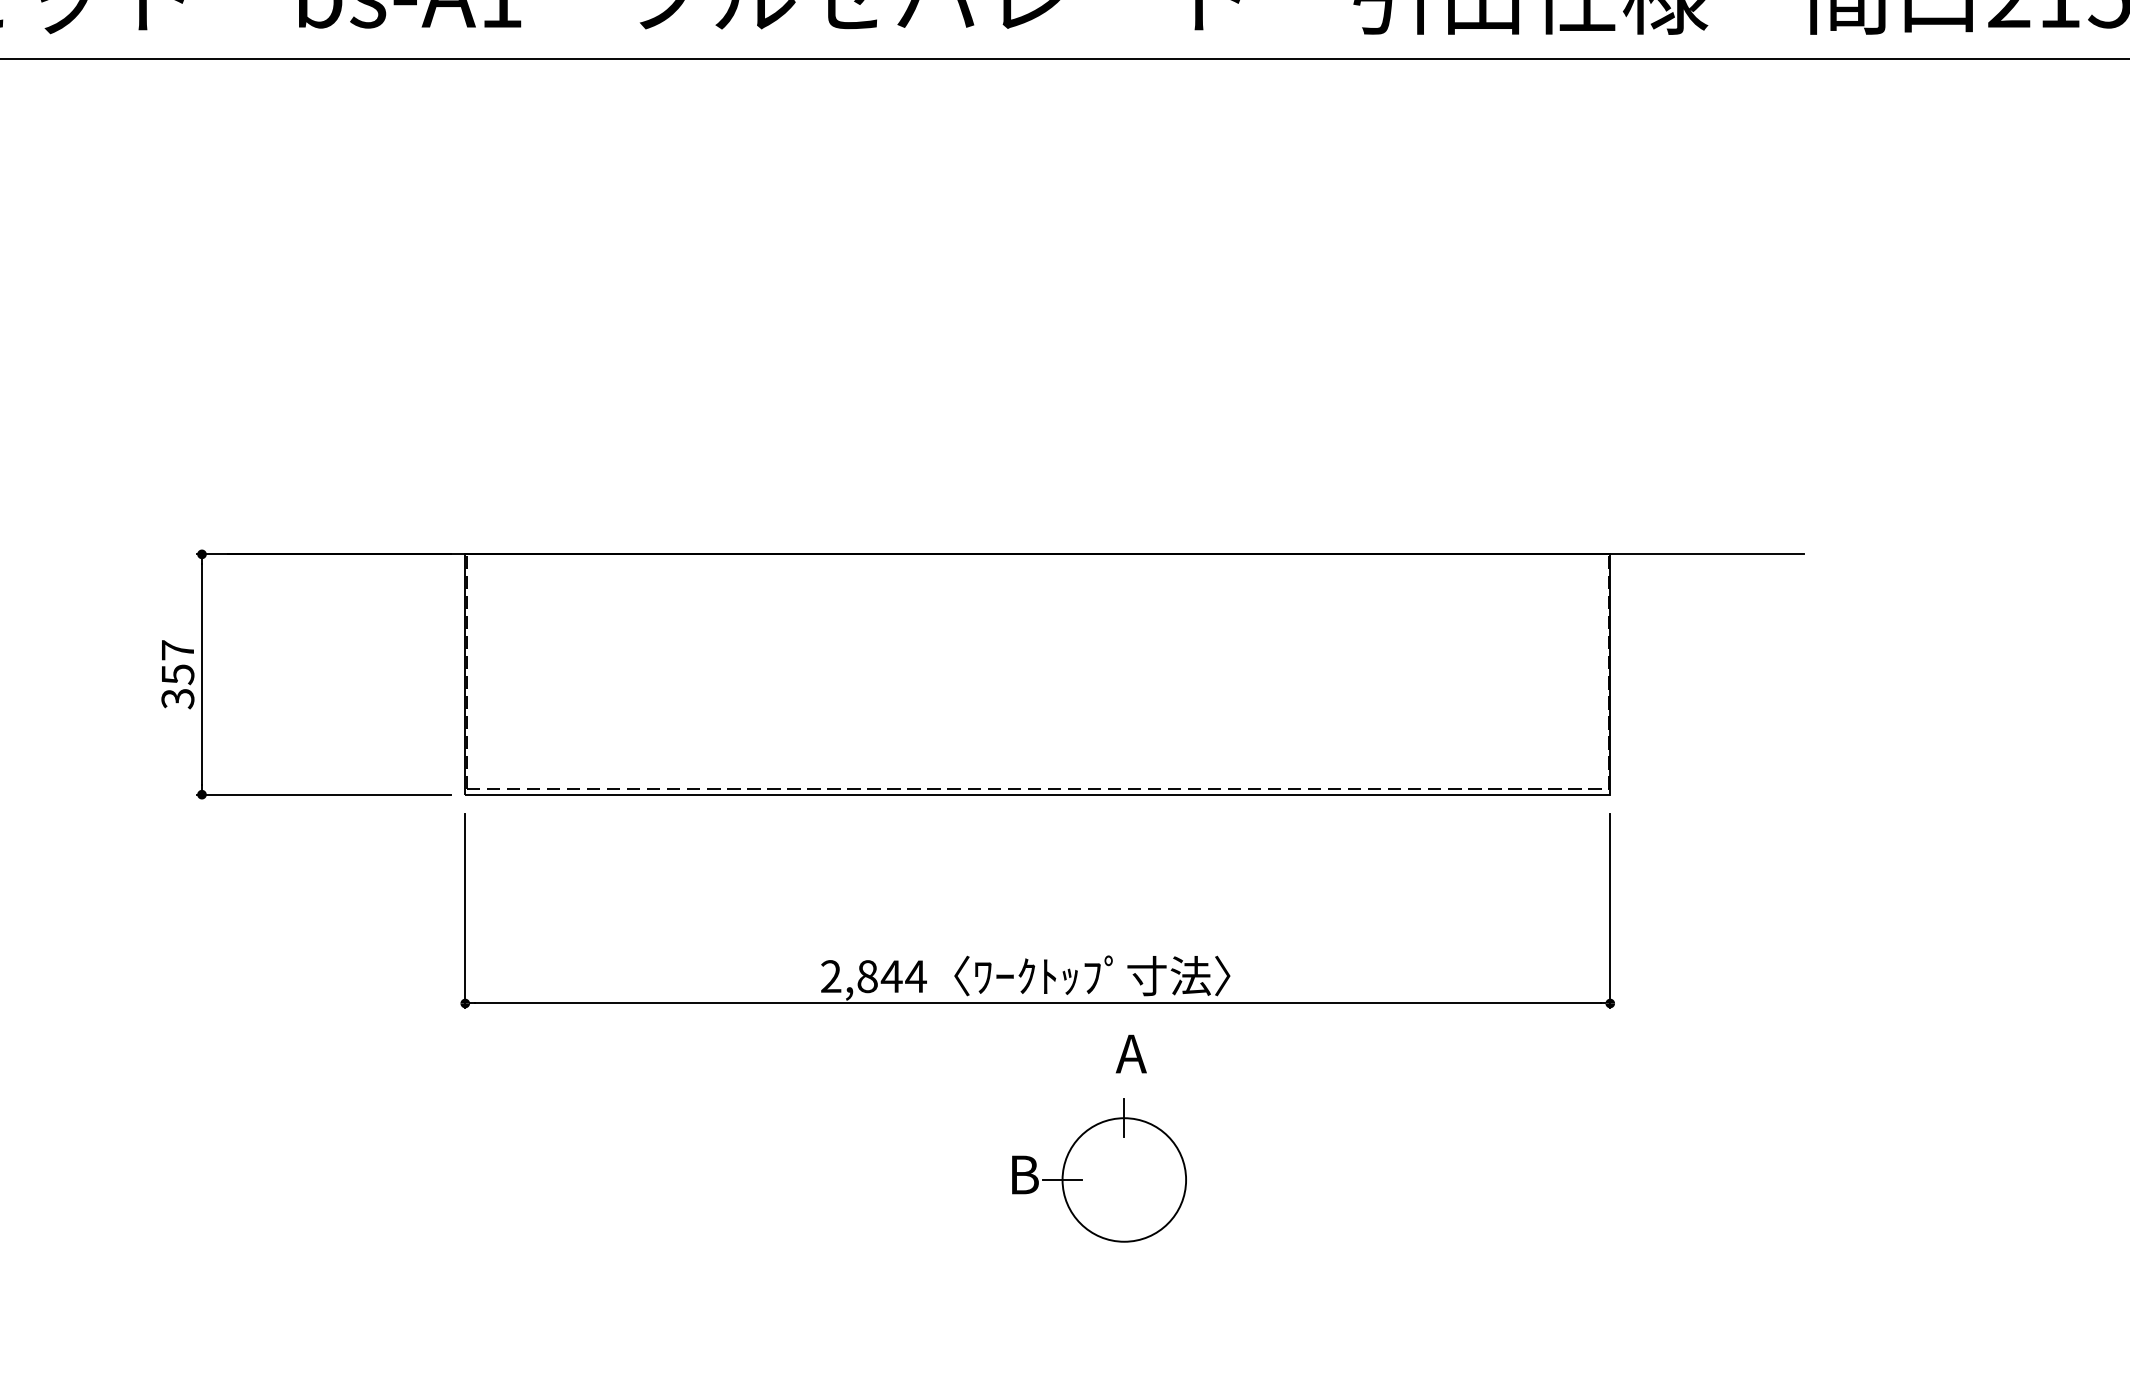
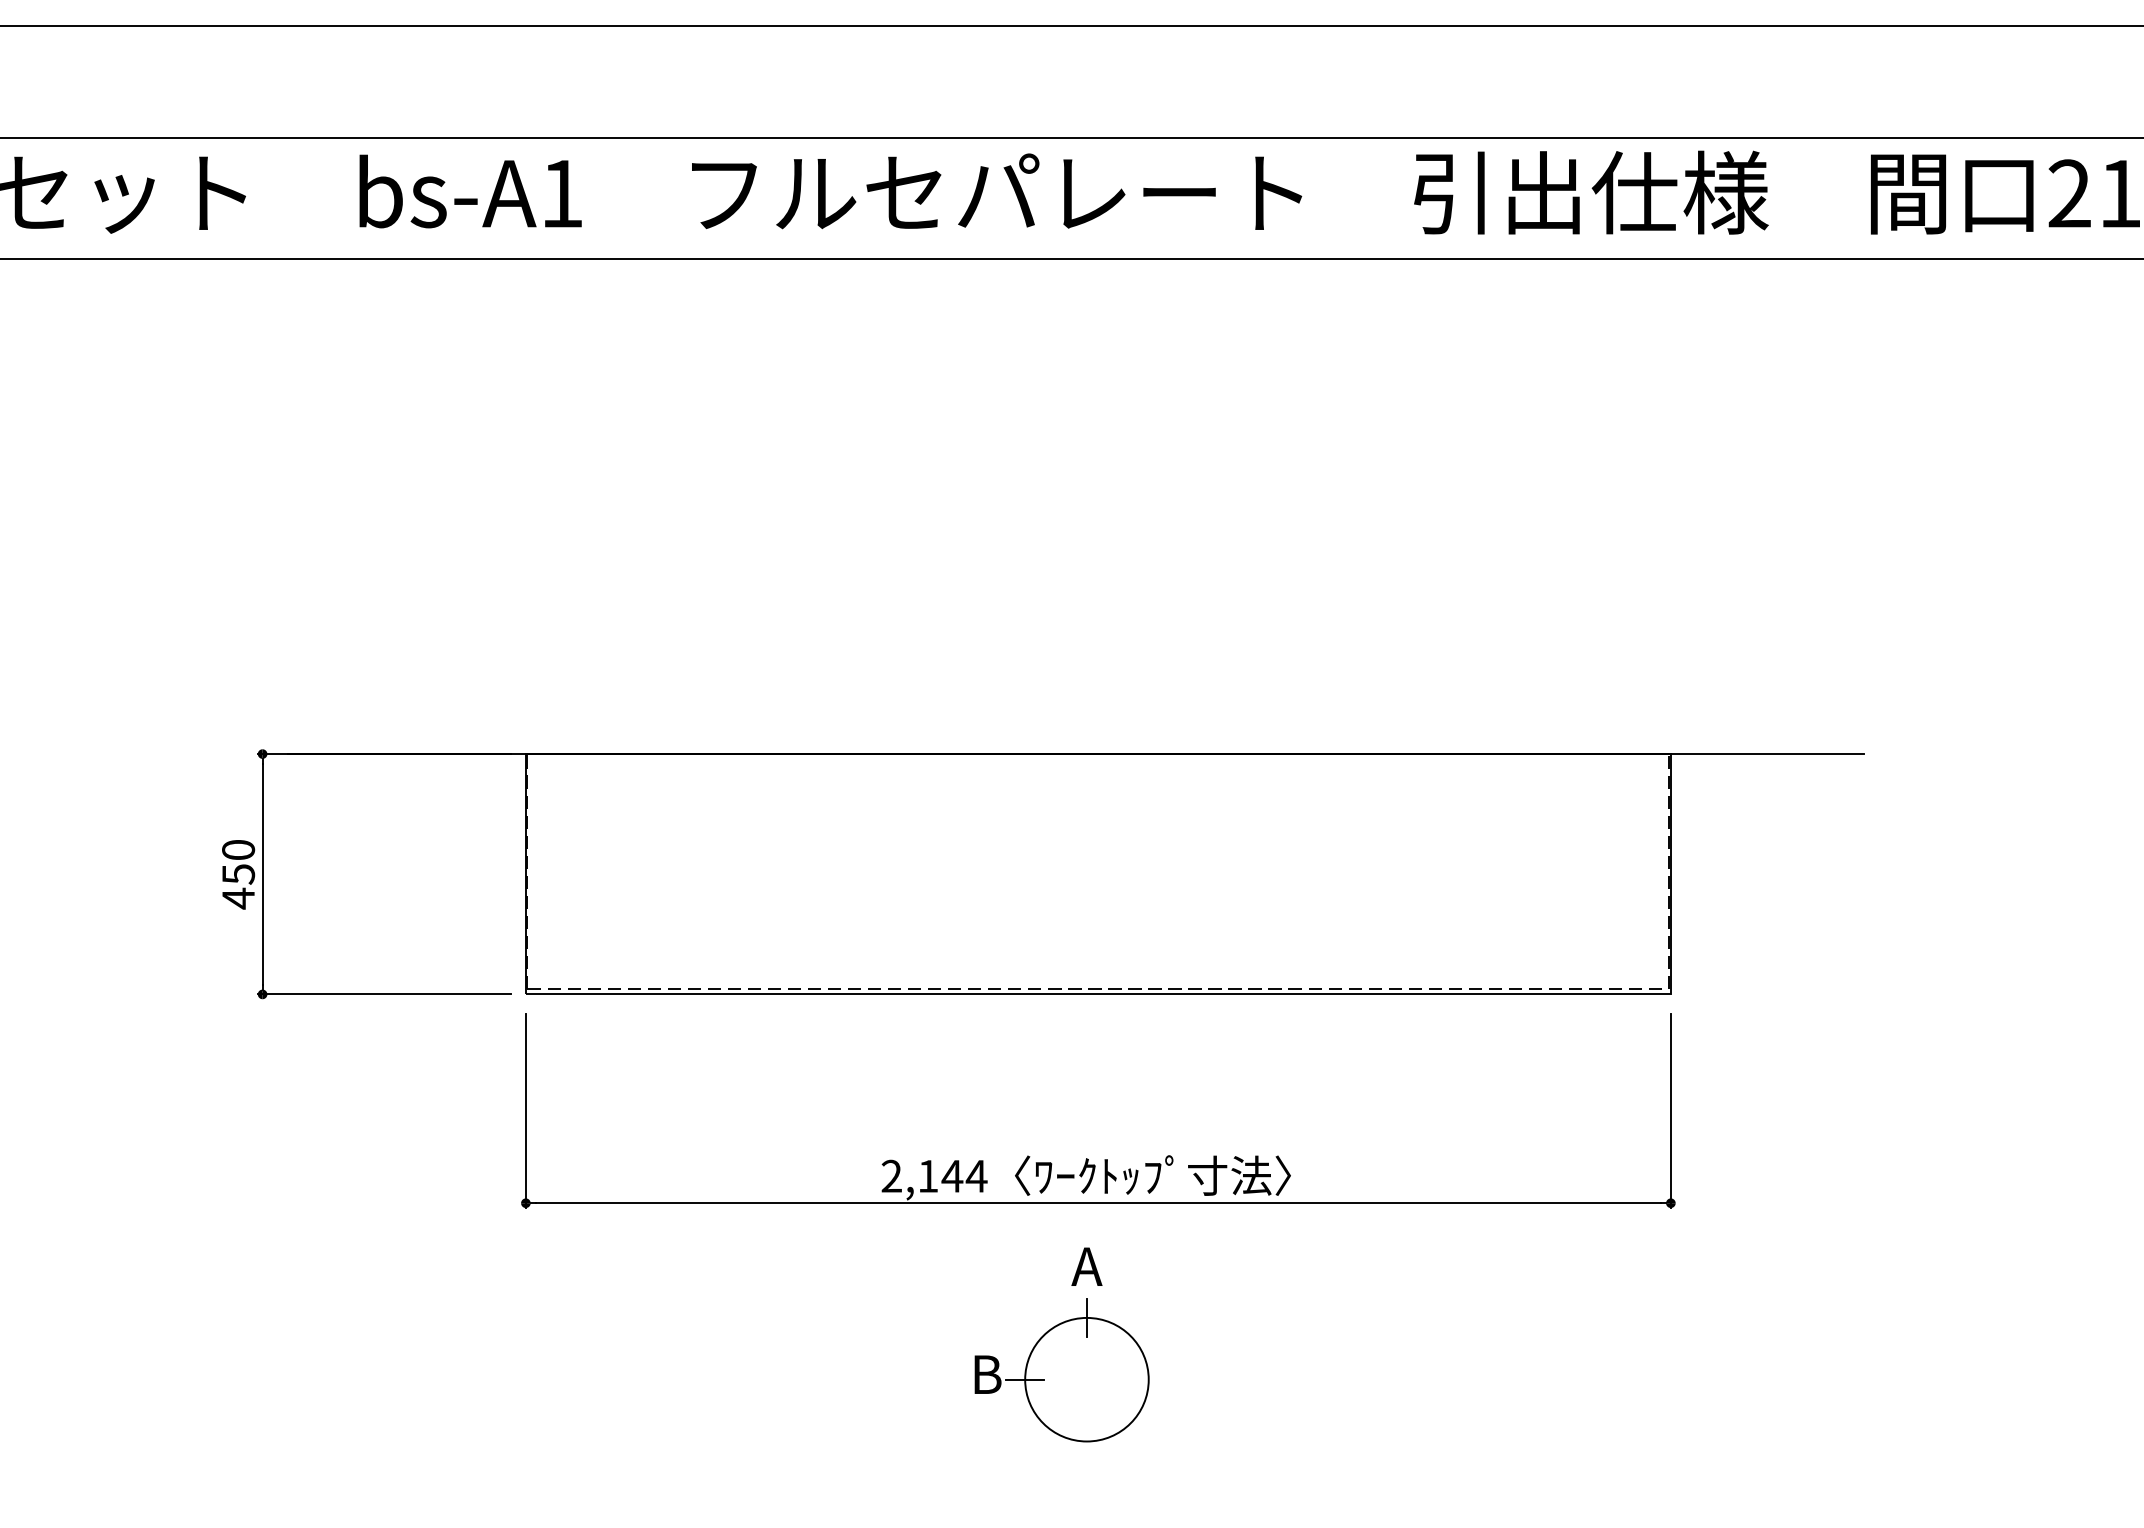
text: (177, 674) -> (238, 874), 357 -> 450
text: (867, 975) -> (928, 1175), 2,844 -> 2,144
text: (1130, 1053) -> (1086, 1266), moved
part: (1098, 1170) -> (1061, 1370), moved

